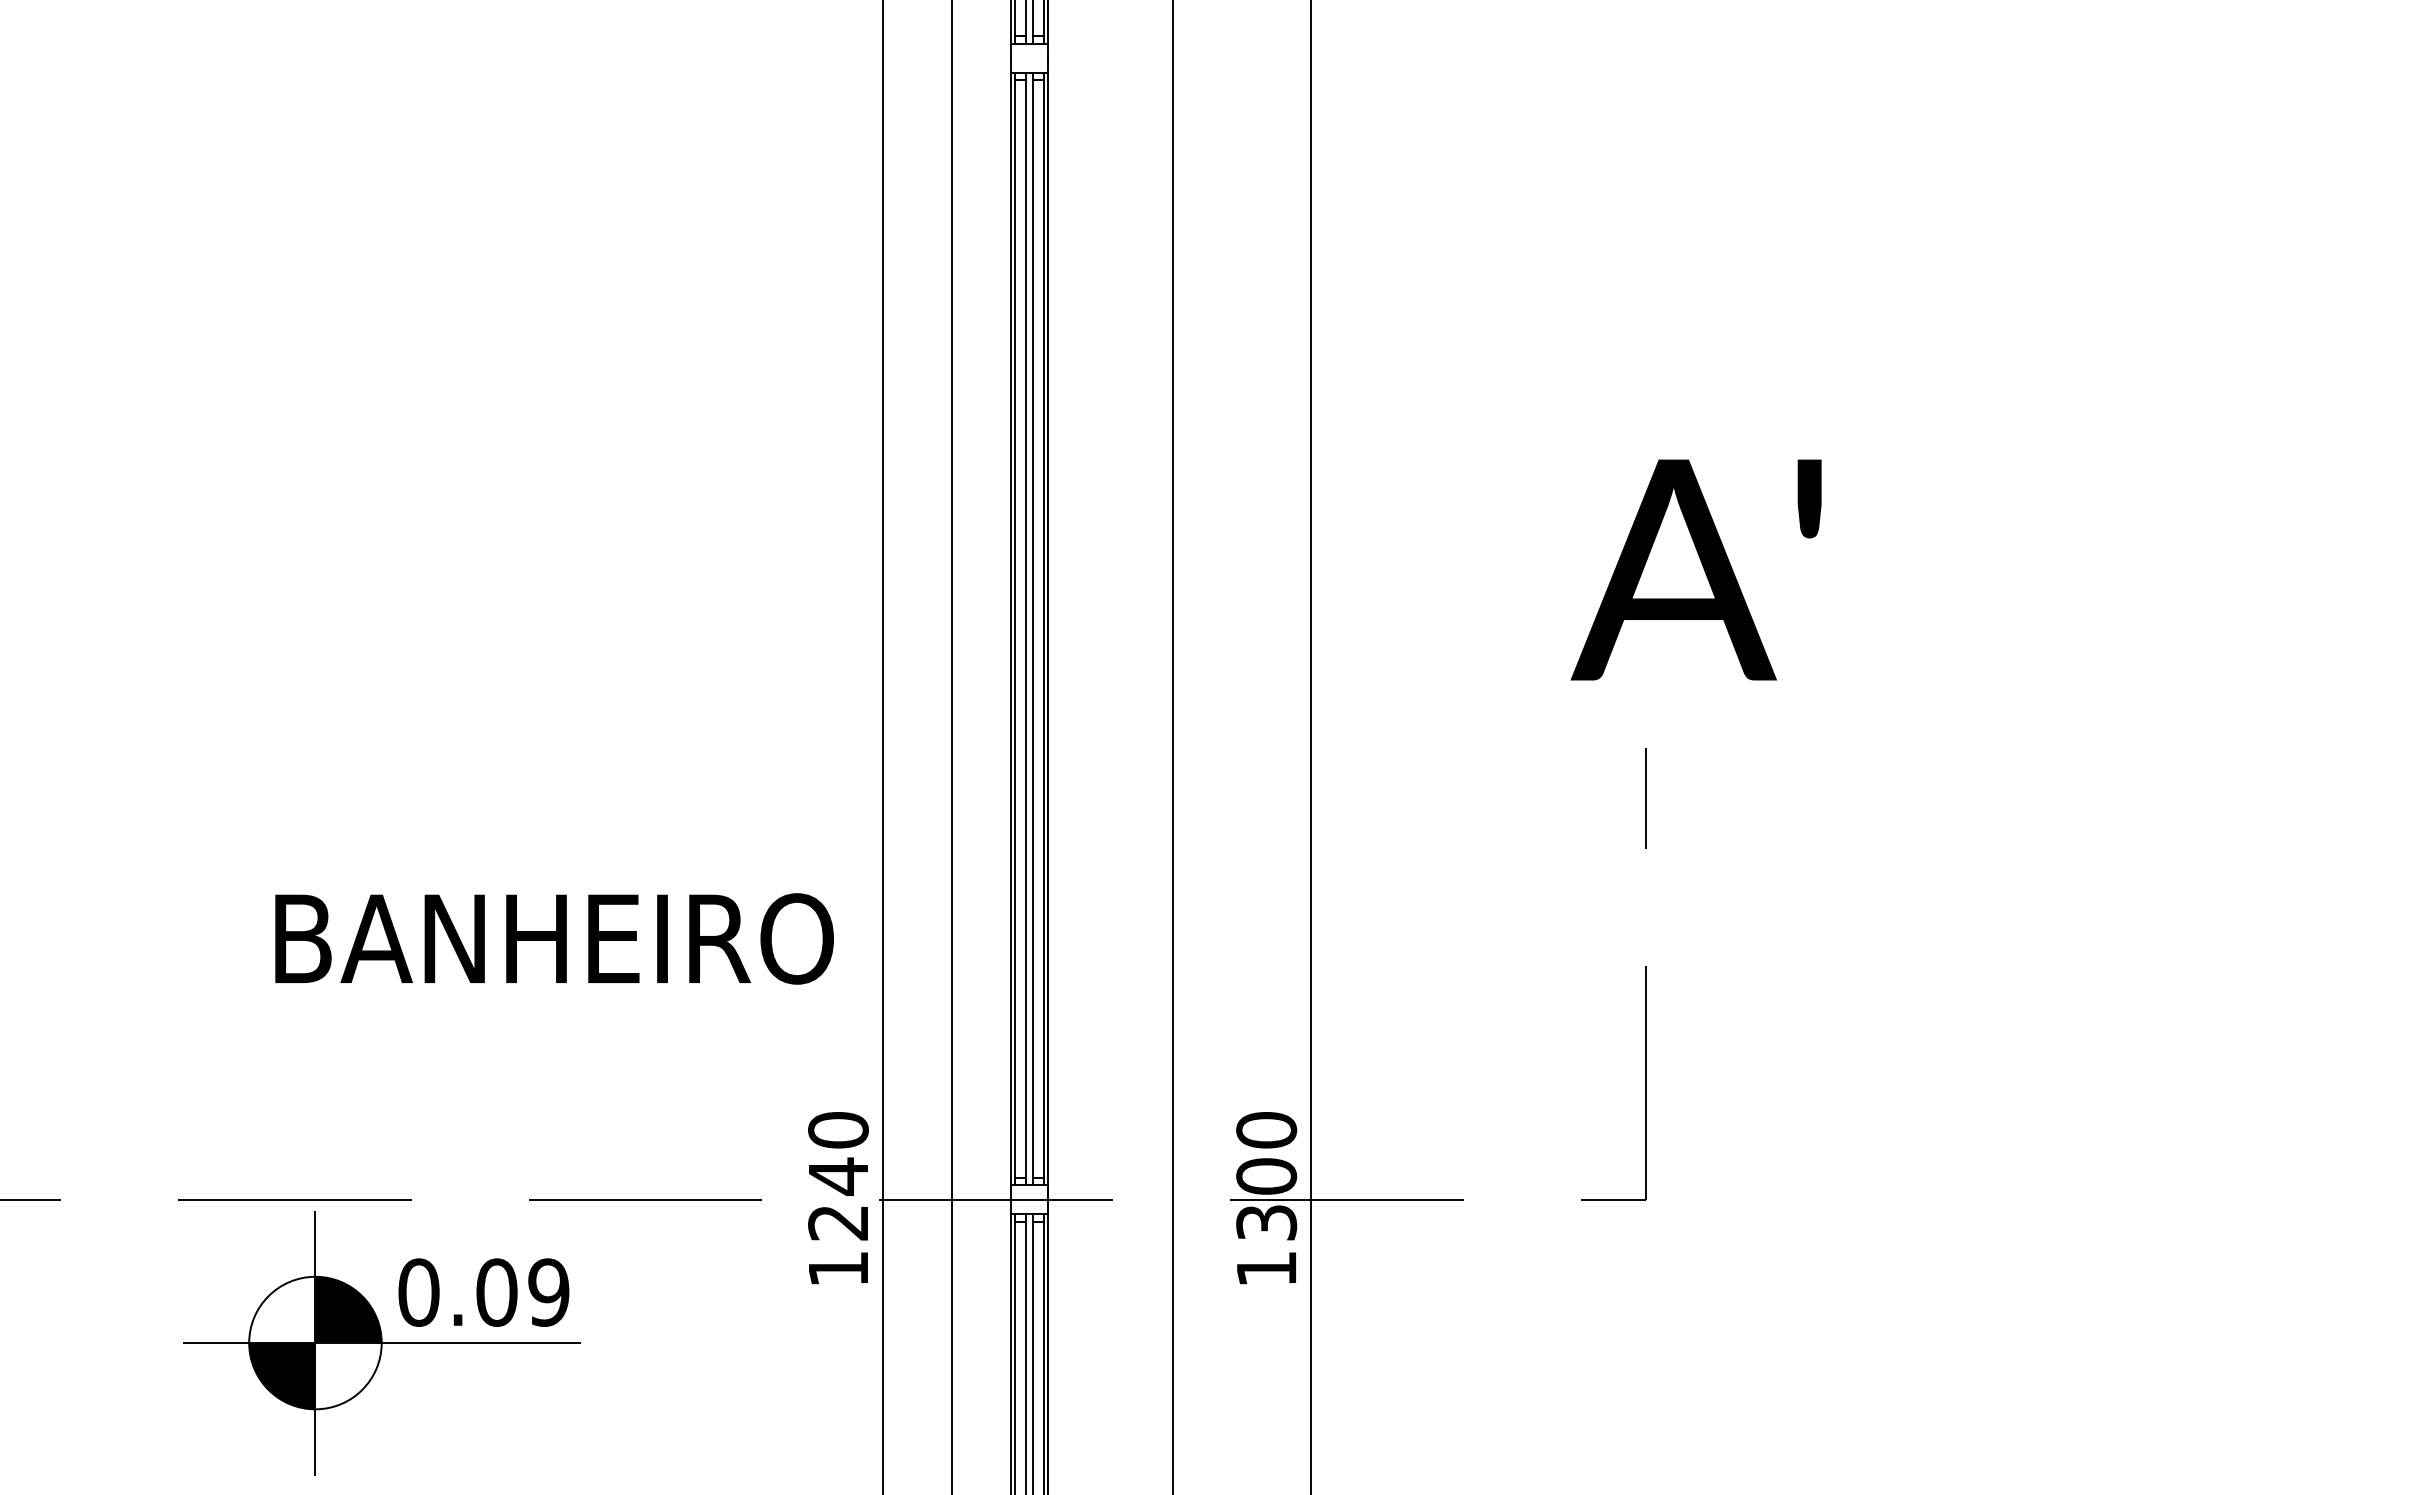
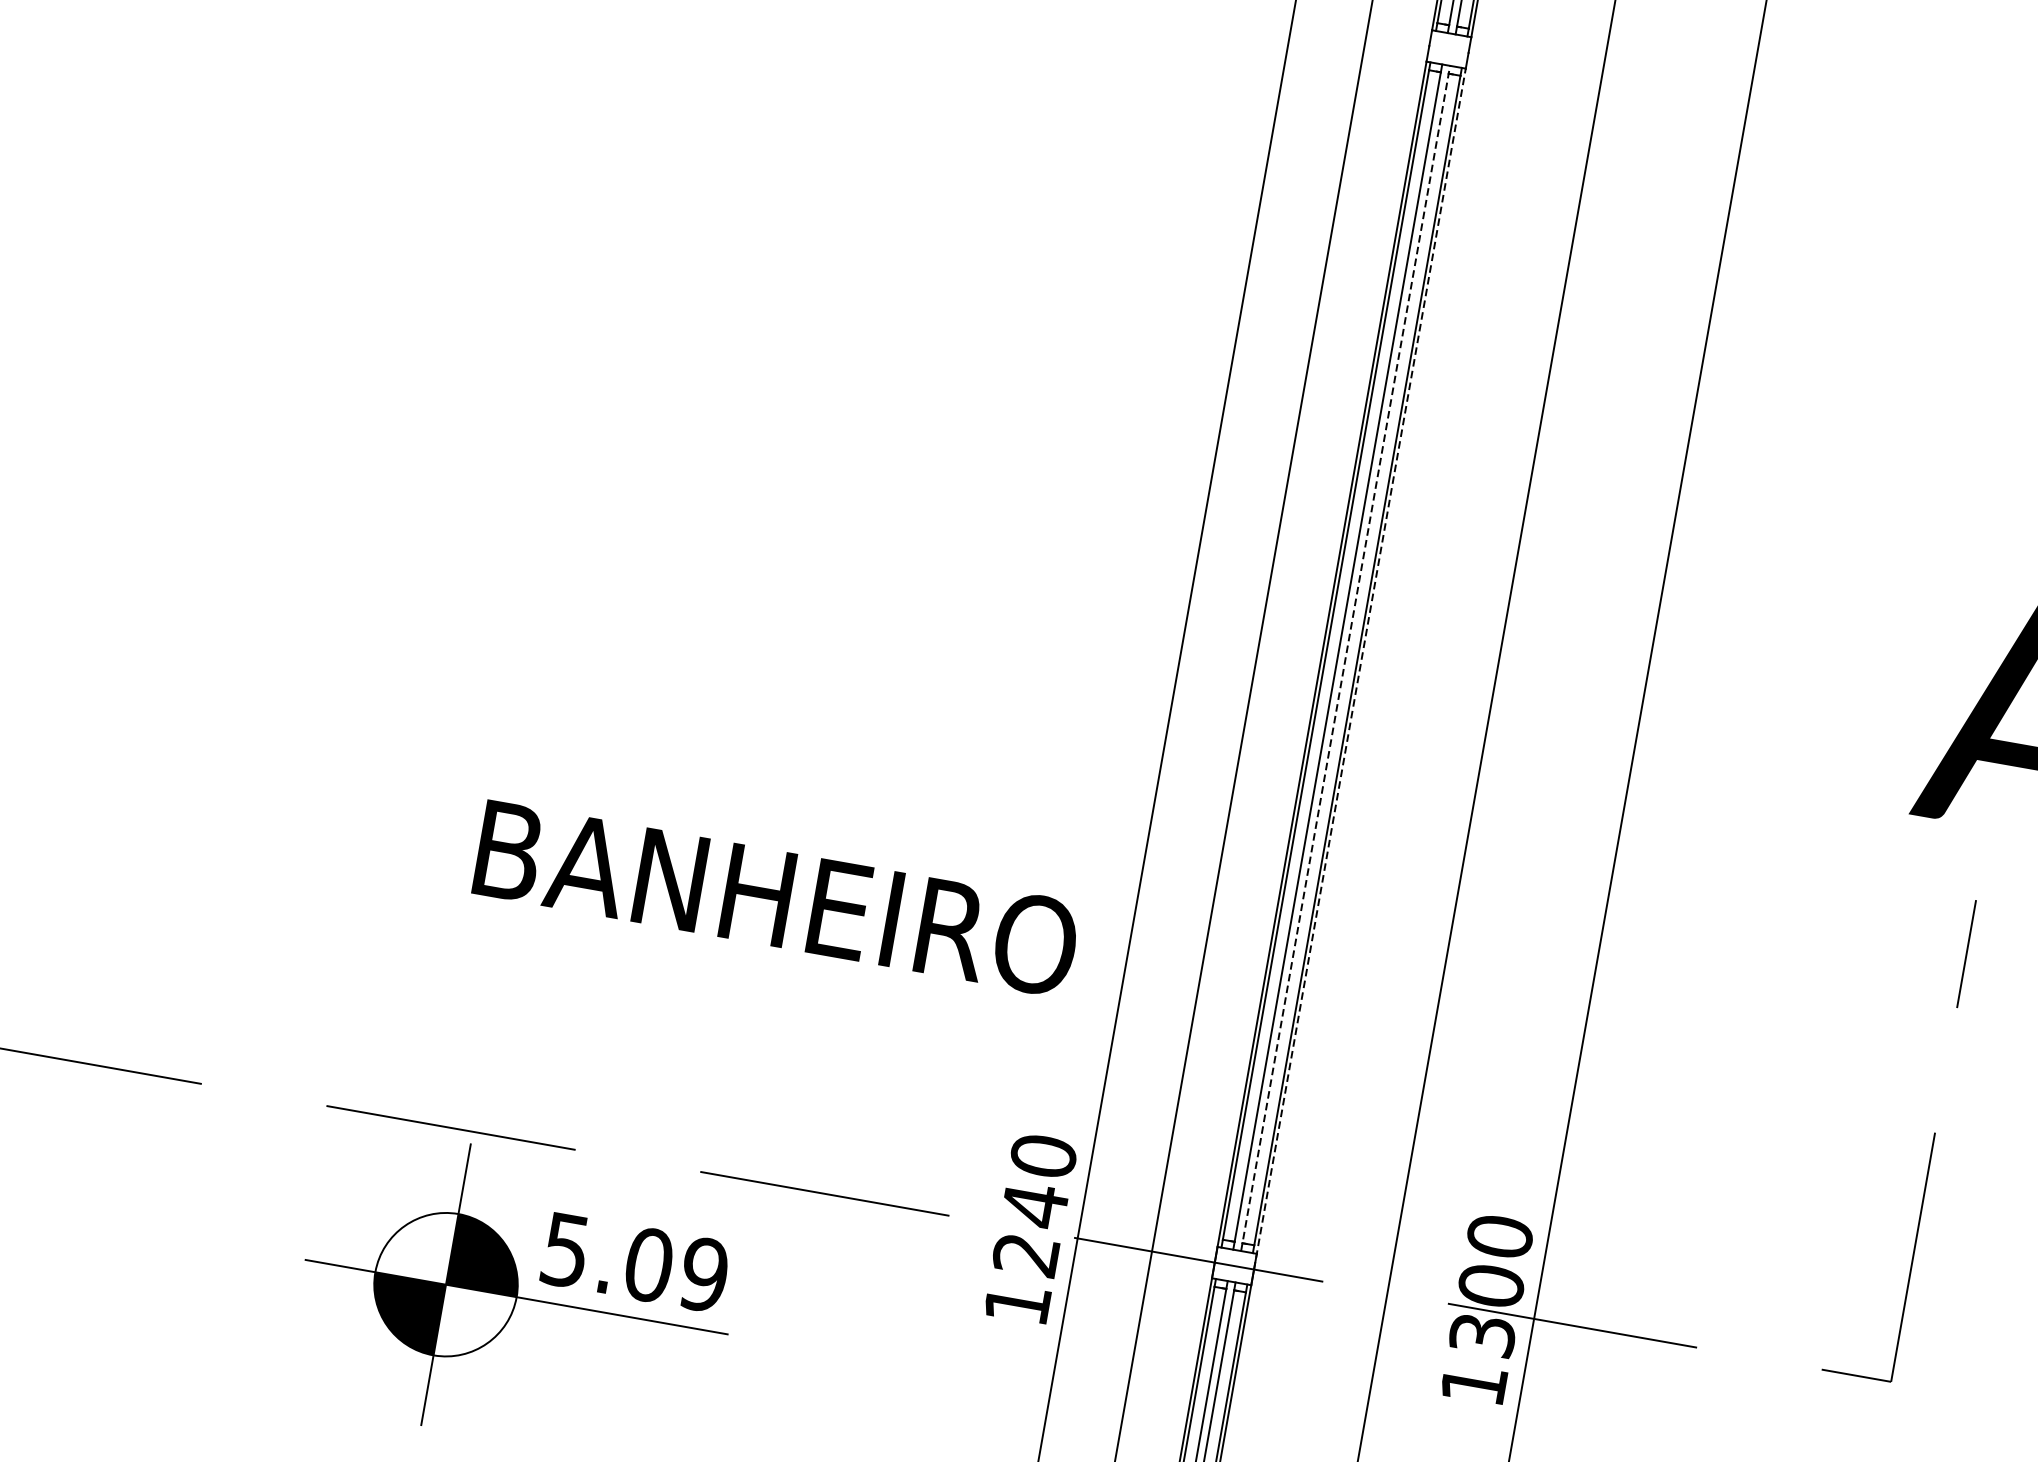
line: (1033, 629) -> (1345, 658), solid -> dashed
line: (1048, 635) -> (1360, 668), solid -> dashed
text: (418, 1292) -> (565, 1250), 0.09 -> 5.09

